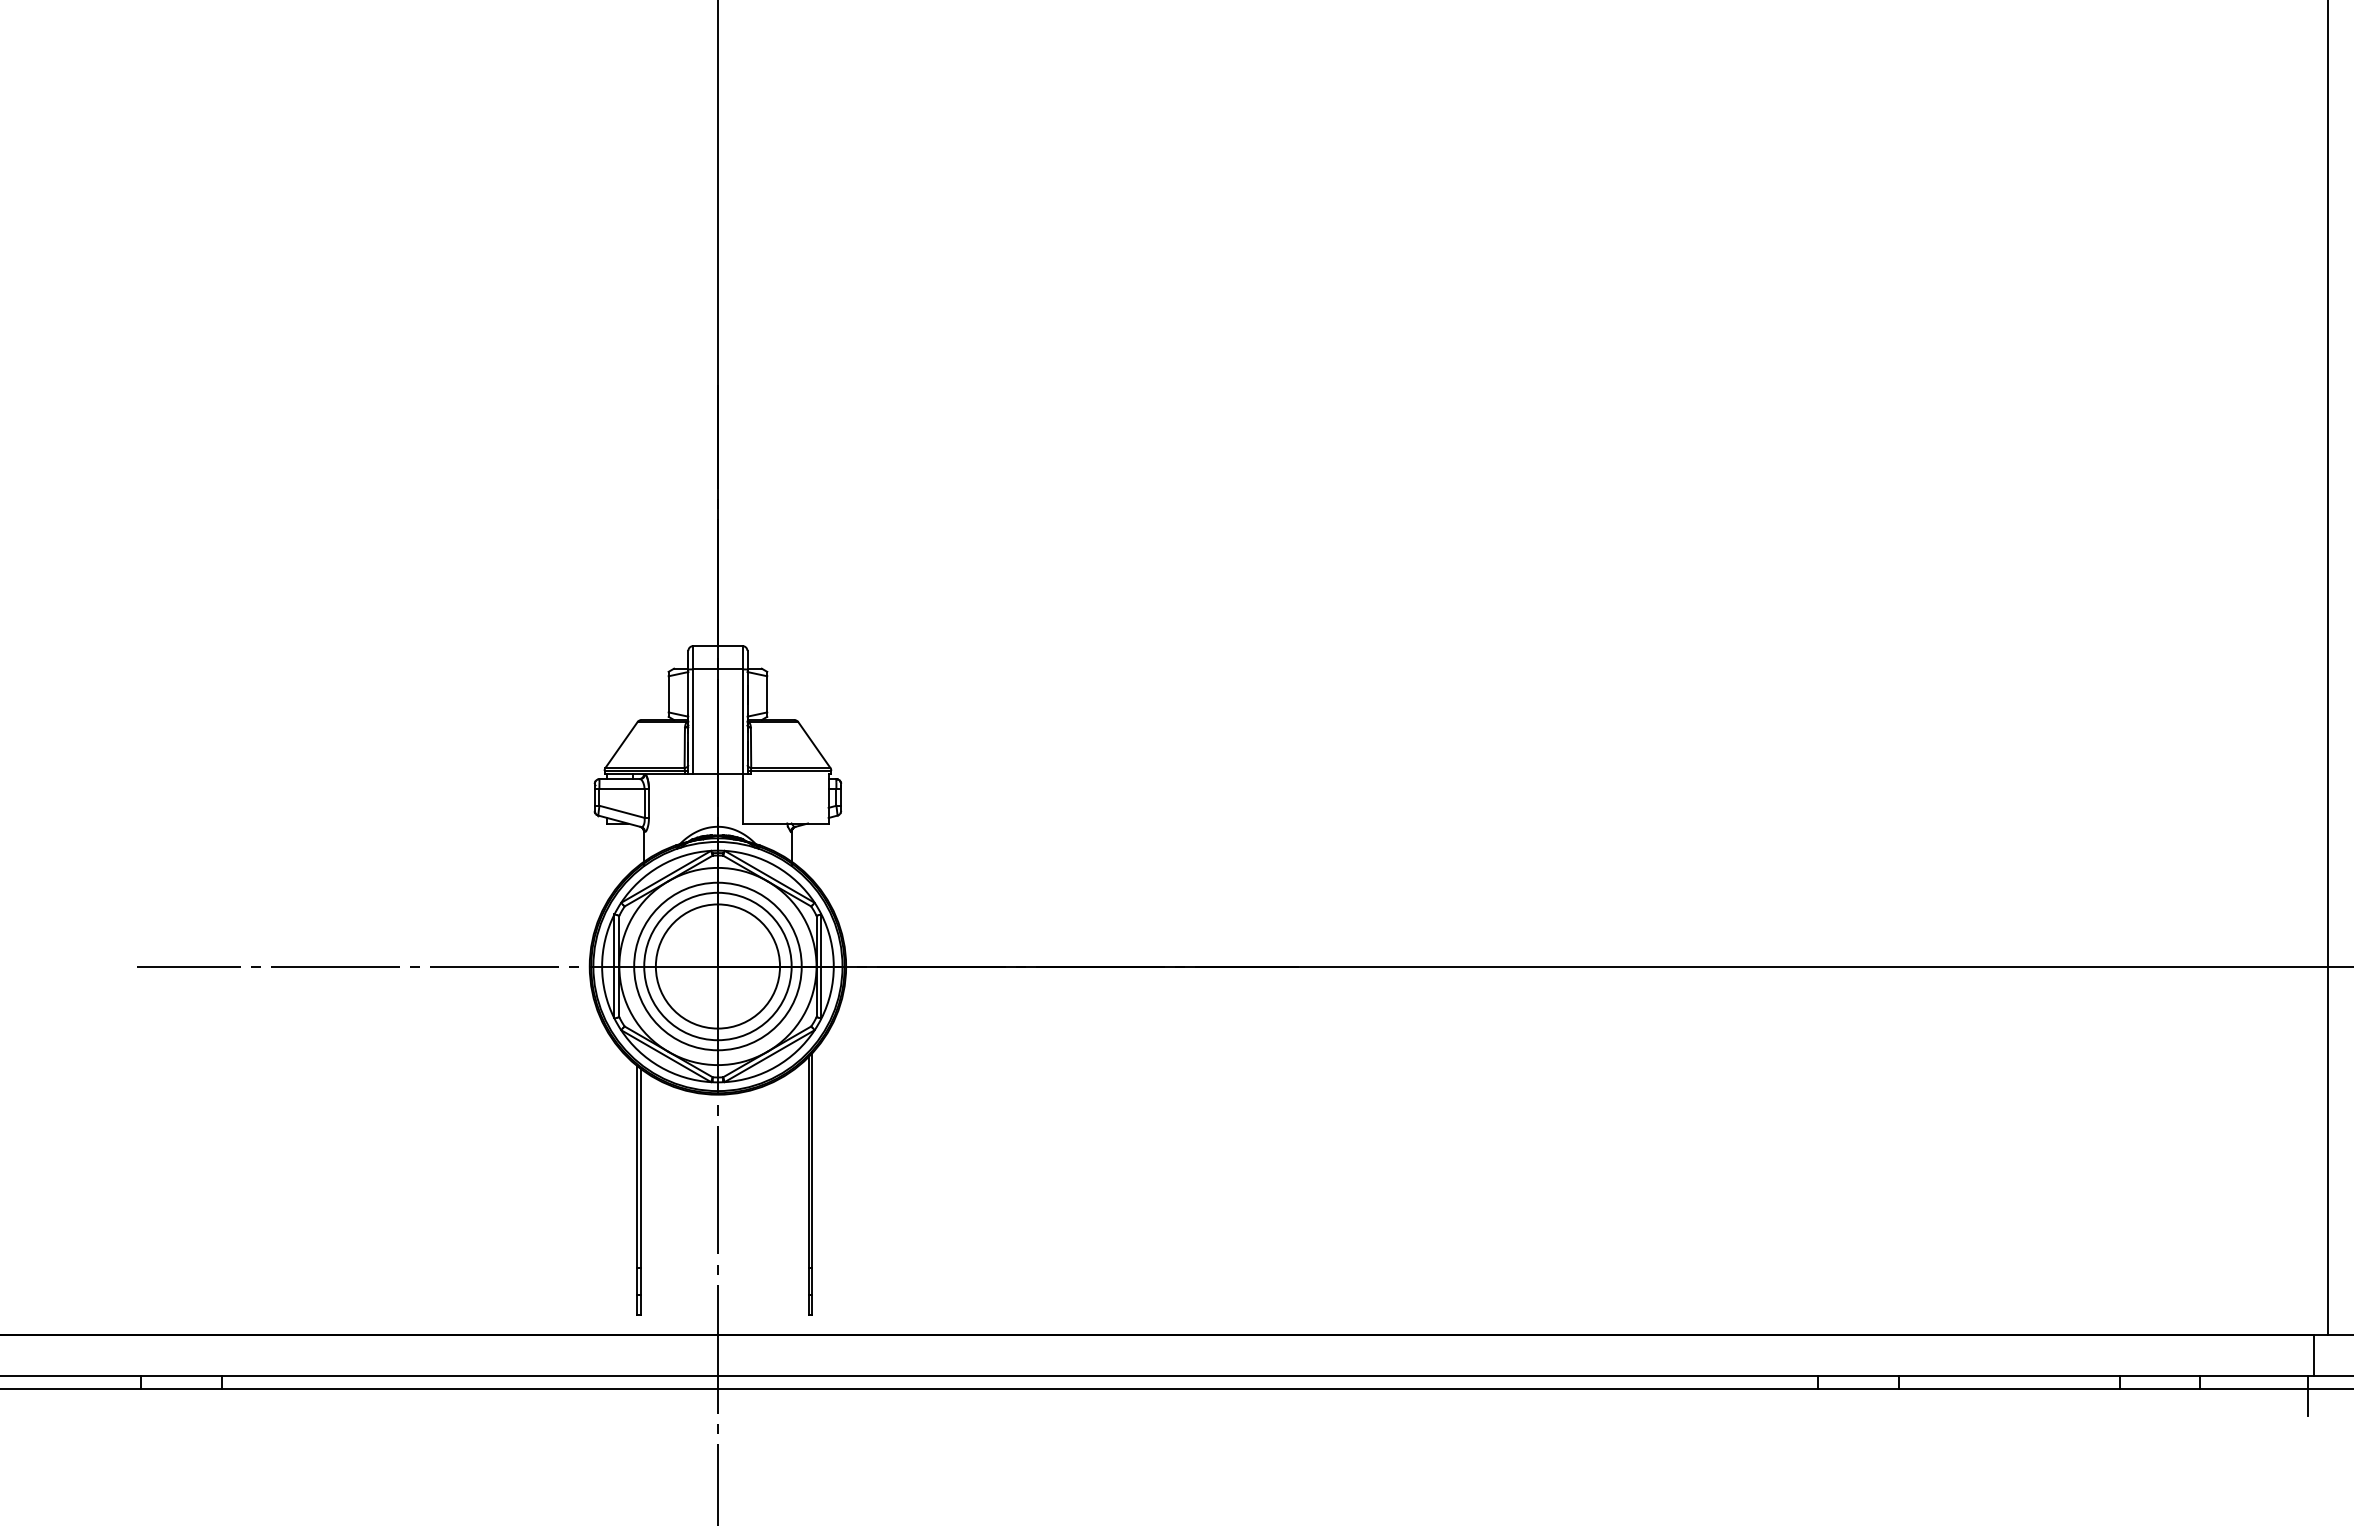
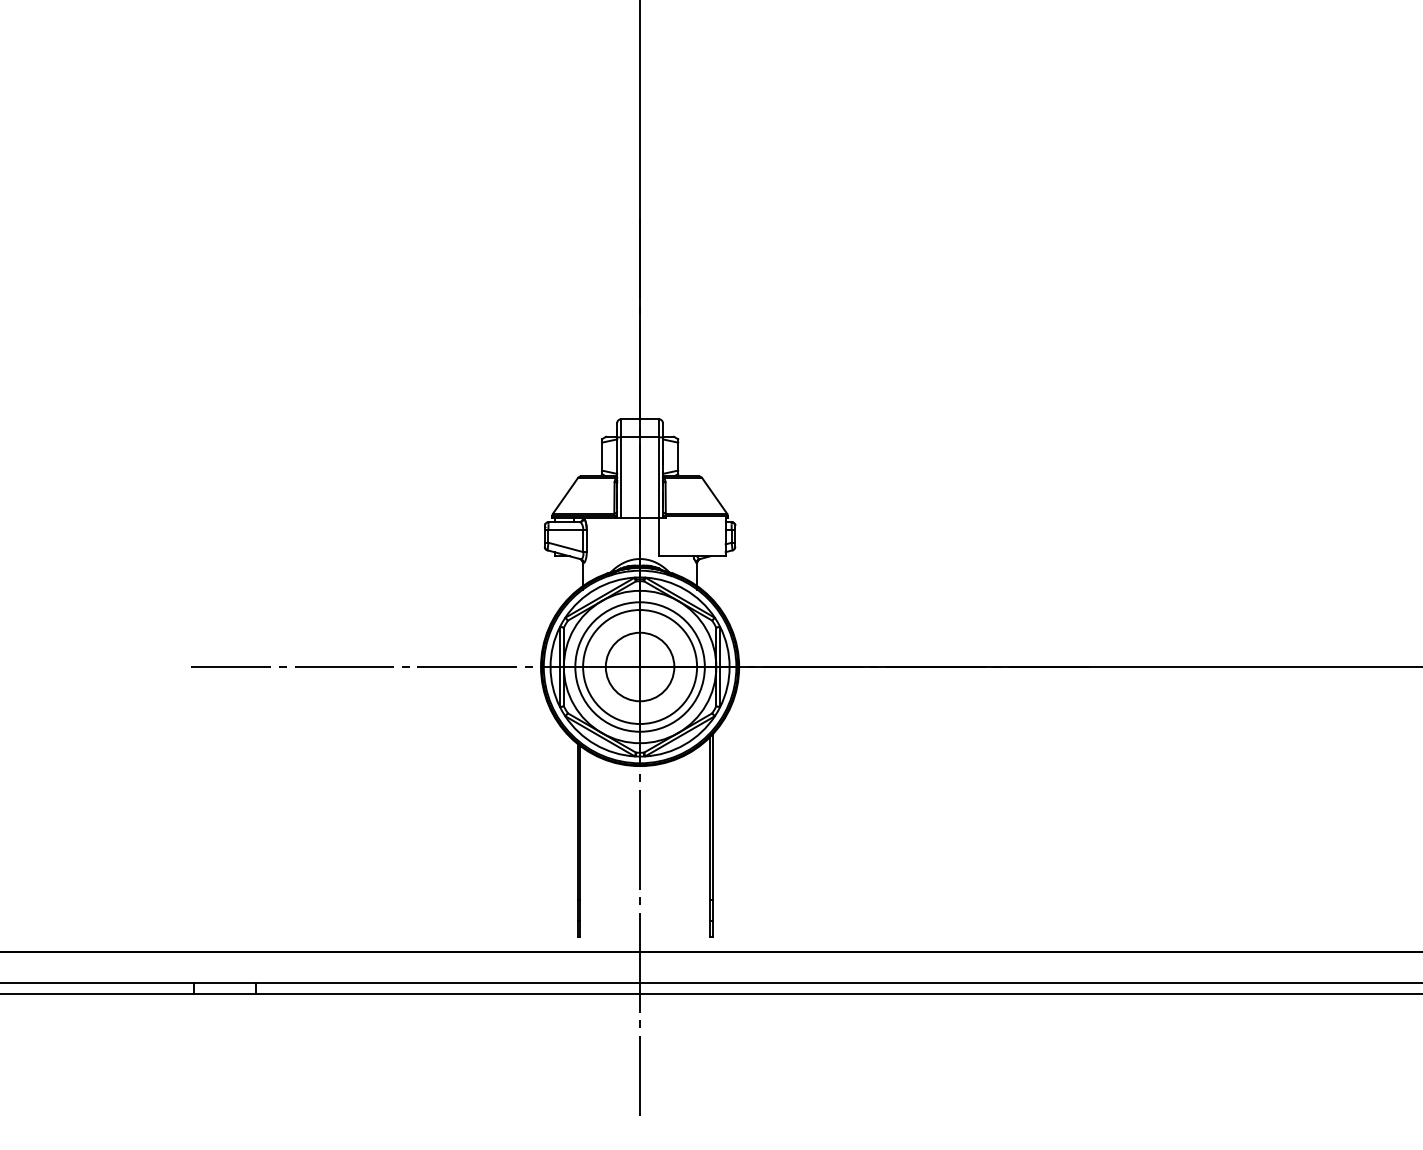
circle: (717, 966) -> (639, 667), size x0.71

